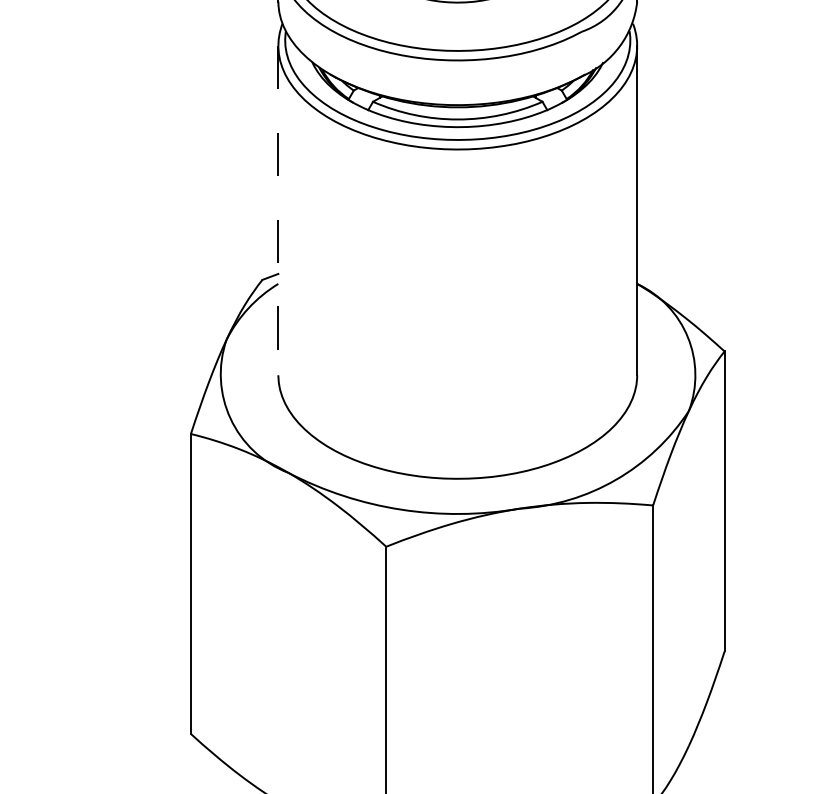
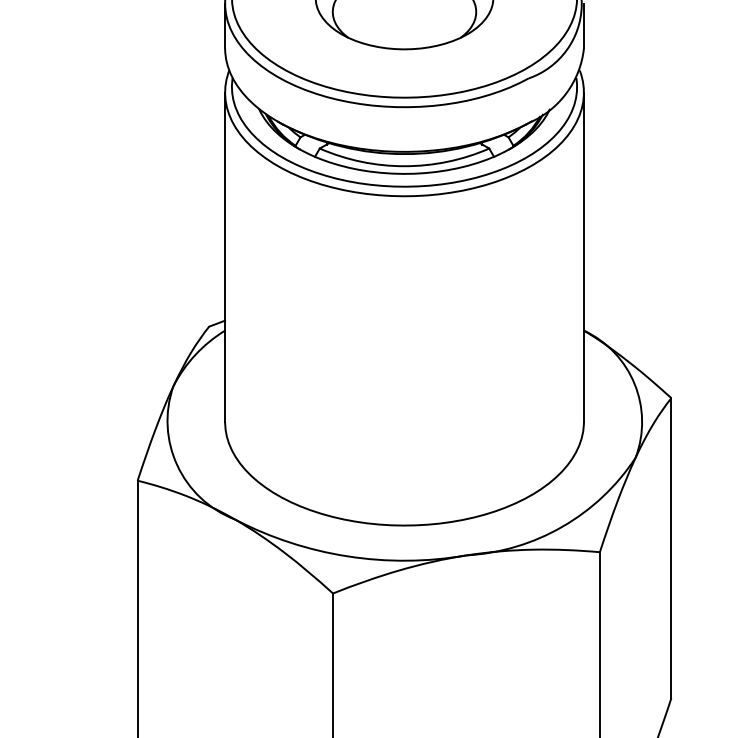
line: (278, 210) -> (225, 257), dashed -> solid

